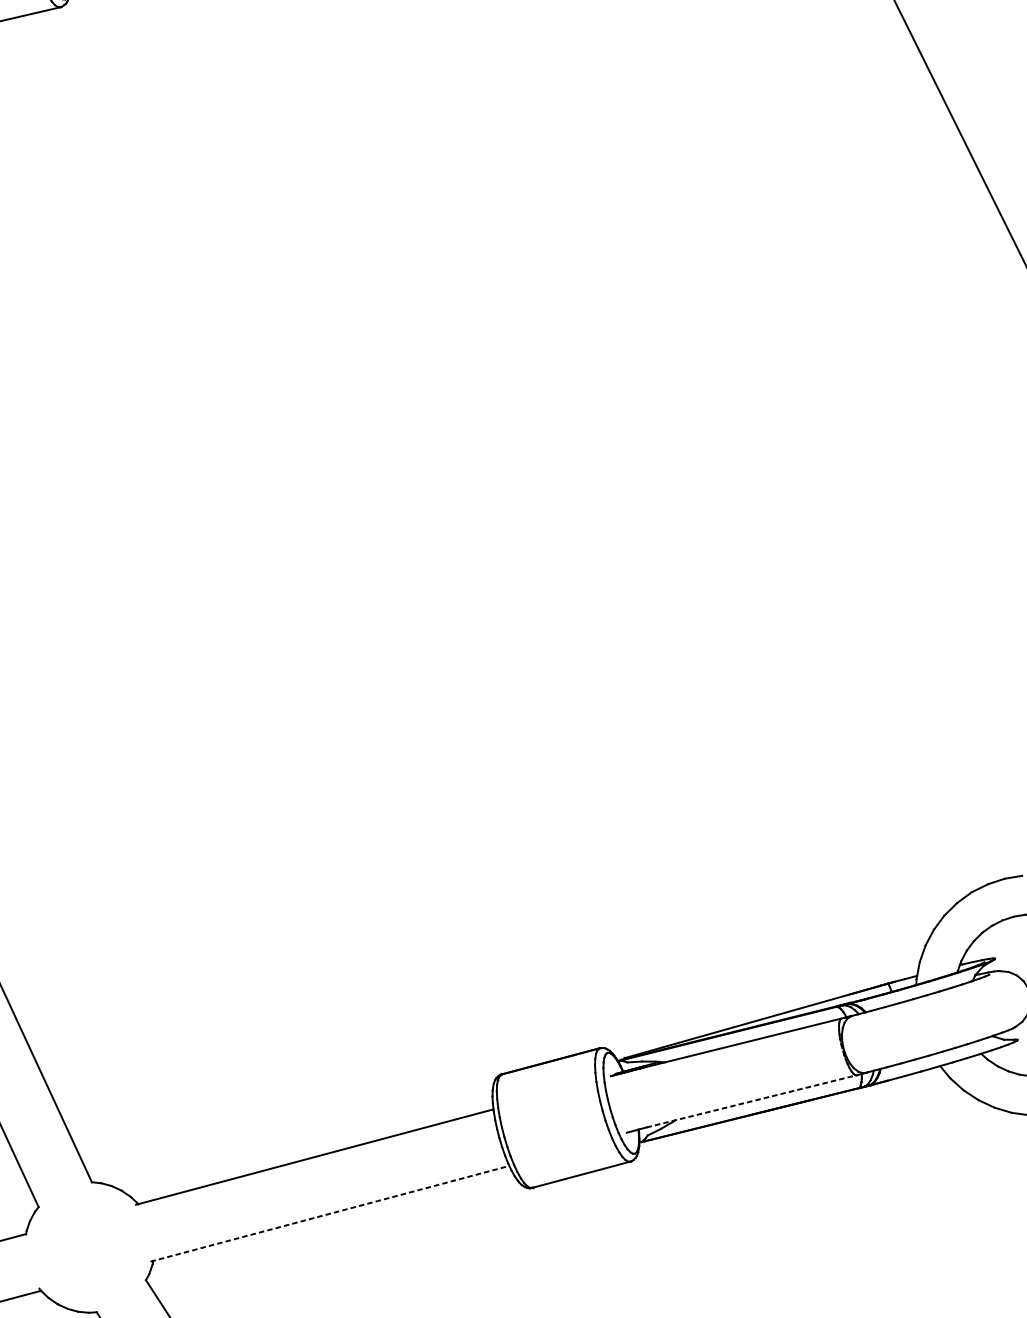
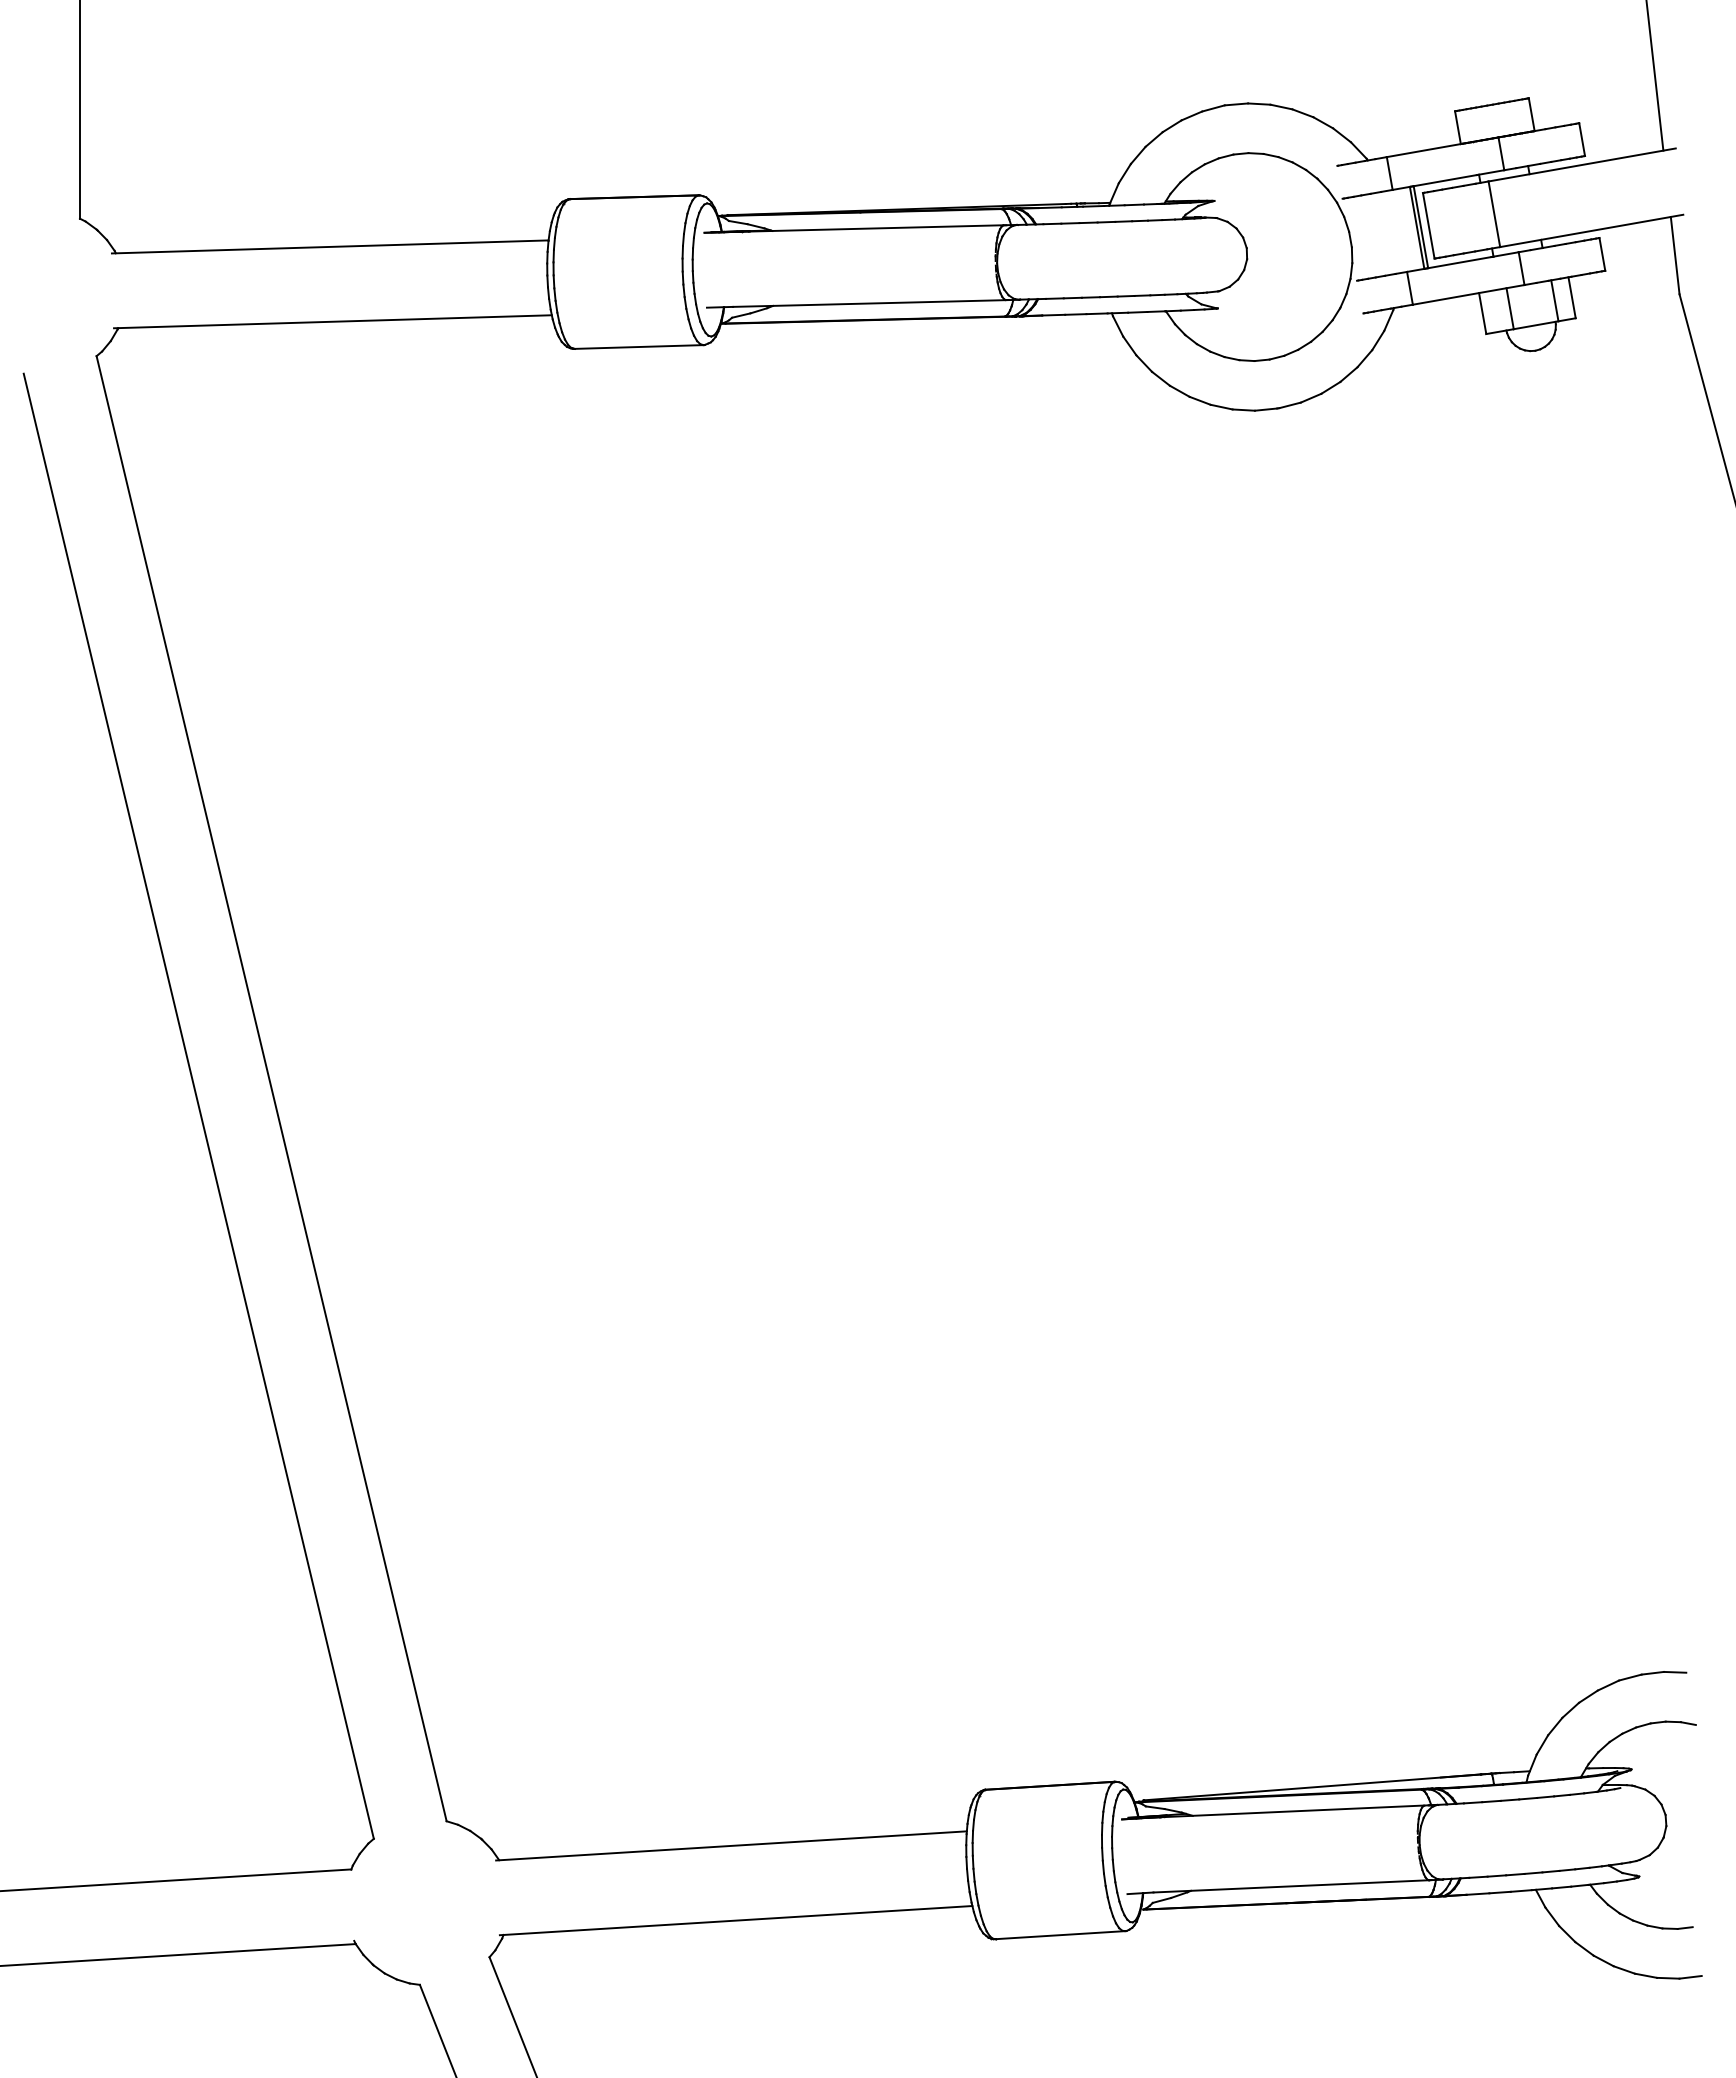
line: (751, 1101) -> (1291, 1886), dashed -> solid
line: (330, 1213) -> (736, 1920), dashed -> solid

